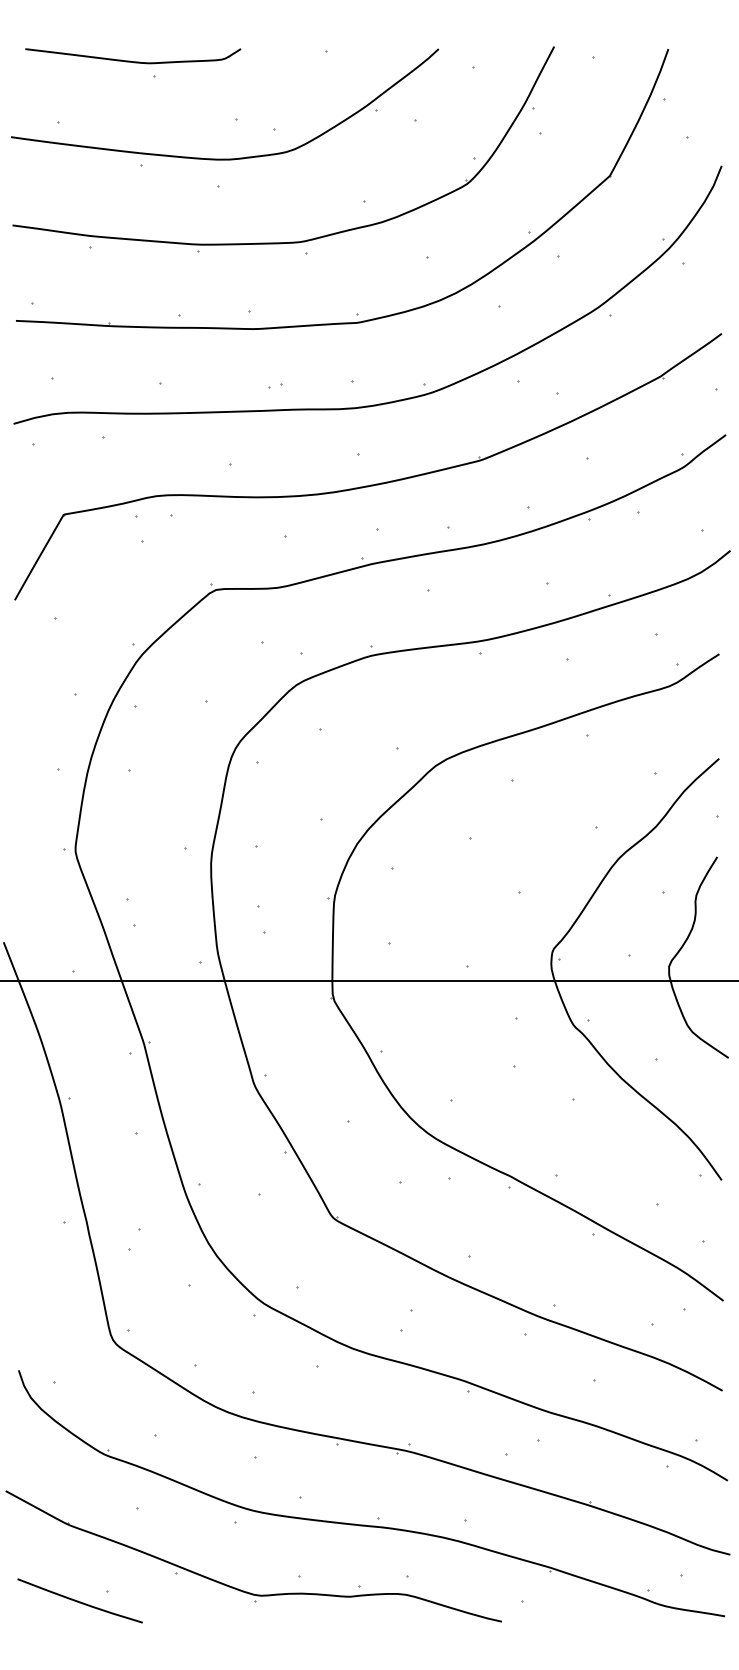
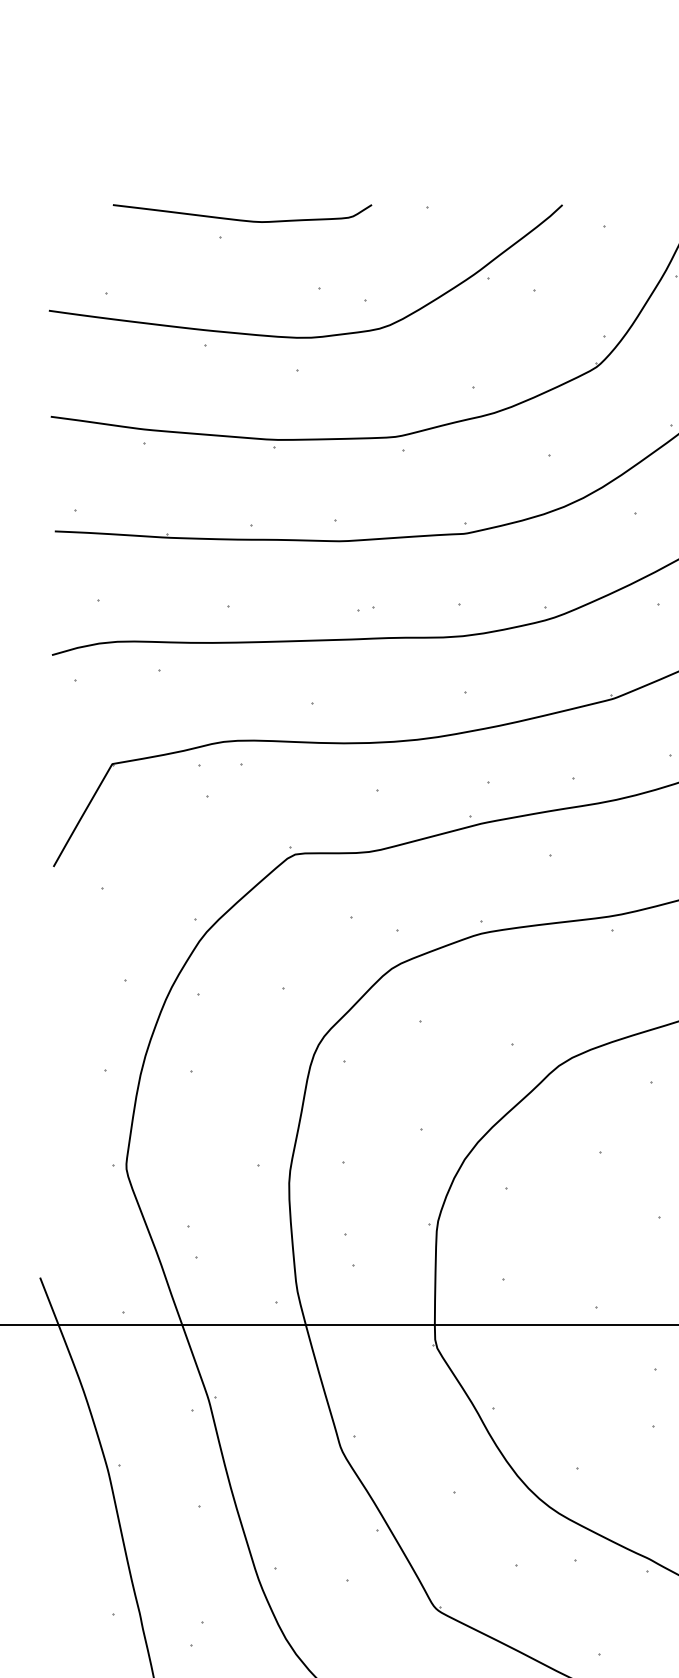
curve: (130, 60) -> (239, 218), moved

